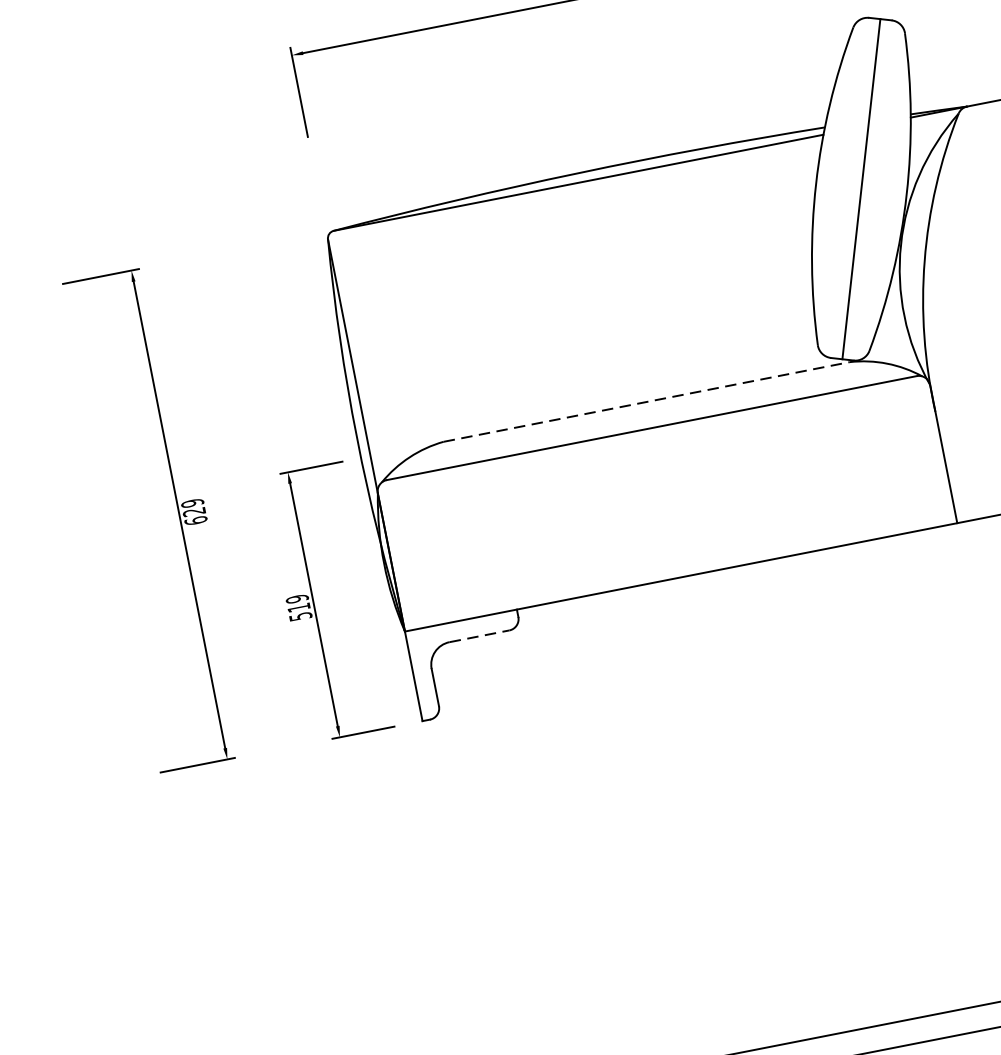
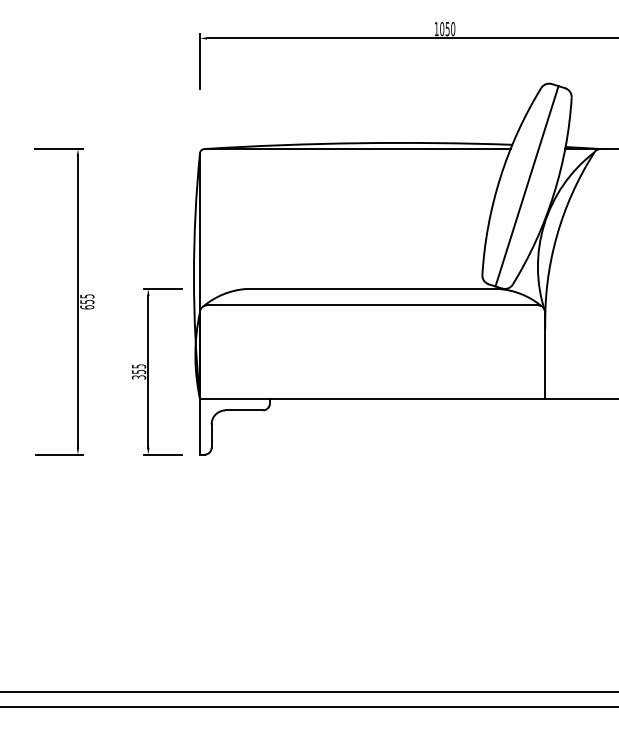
line: (646, 402) -> (372, 289), dashed -> solid
text: (193, 506) -> (87, 298), 629 -> 655
text: (298, 607) -> (138, 371), 519 -> 355
line: (479, 636) -> (244, 410), dashed -> solid

